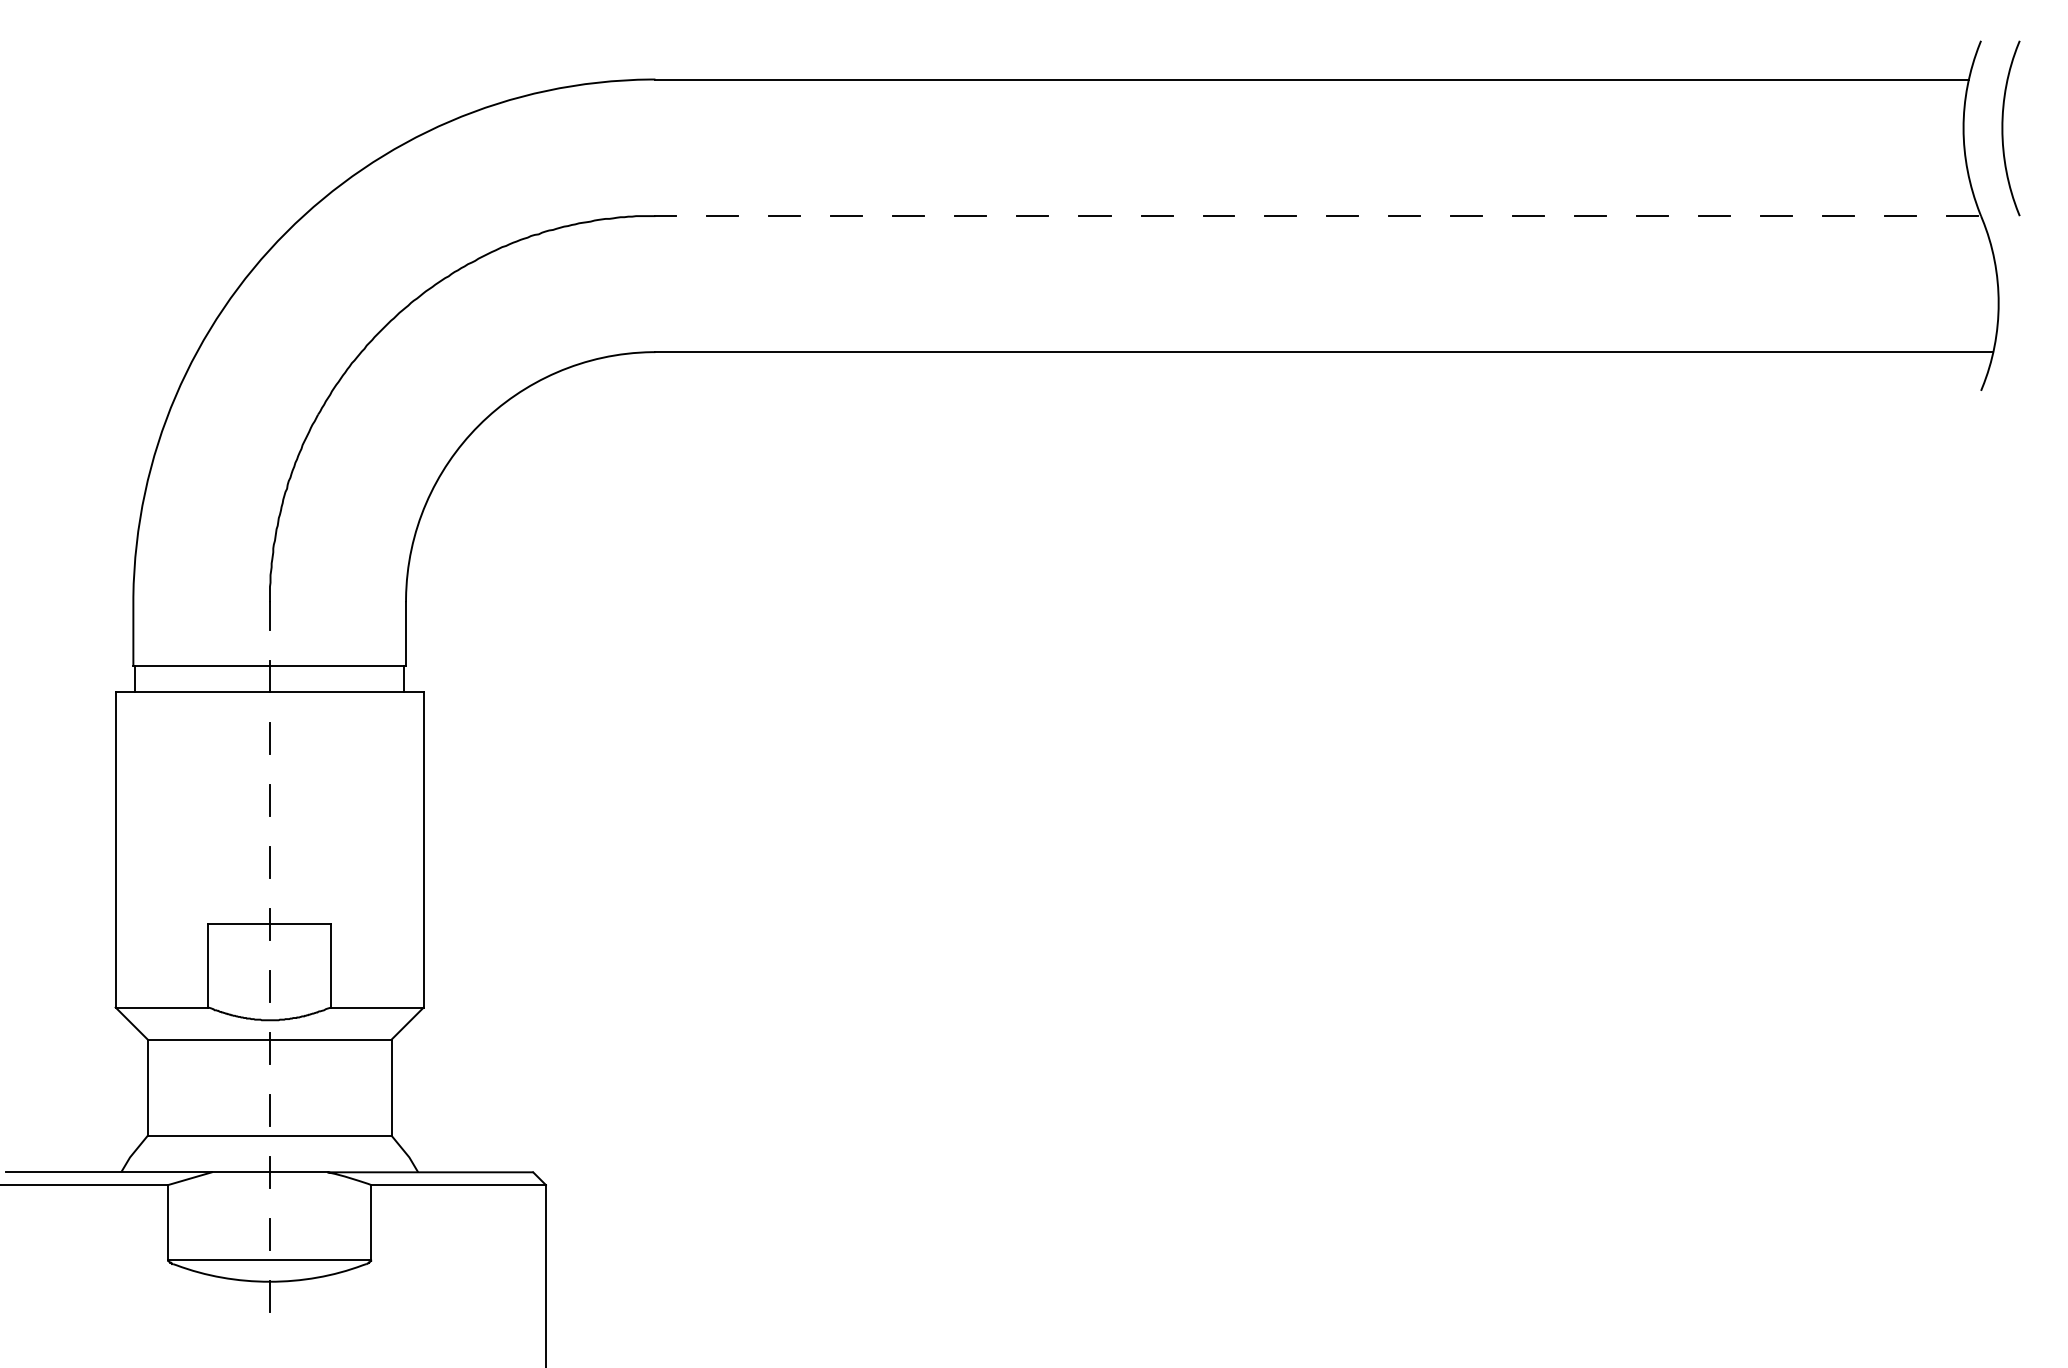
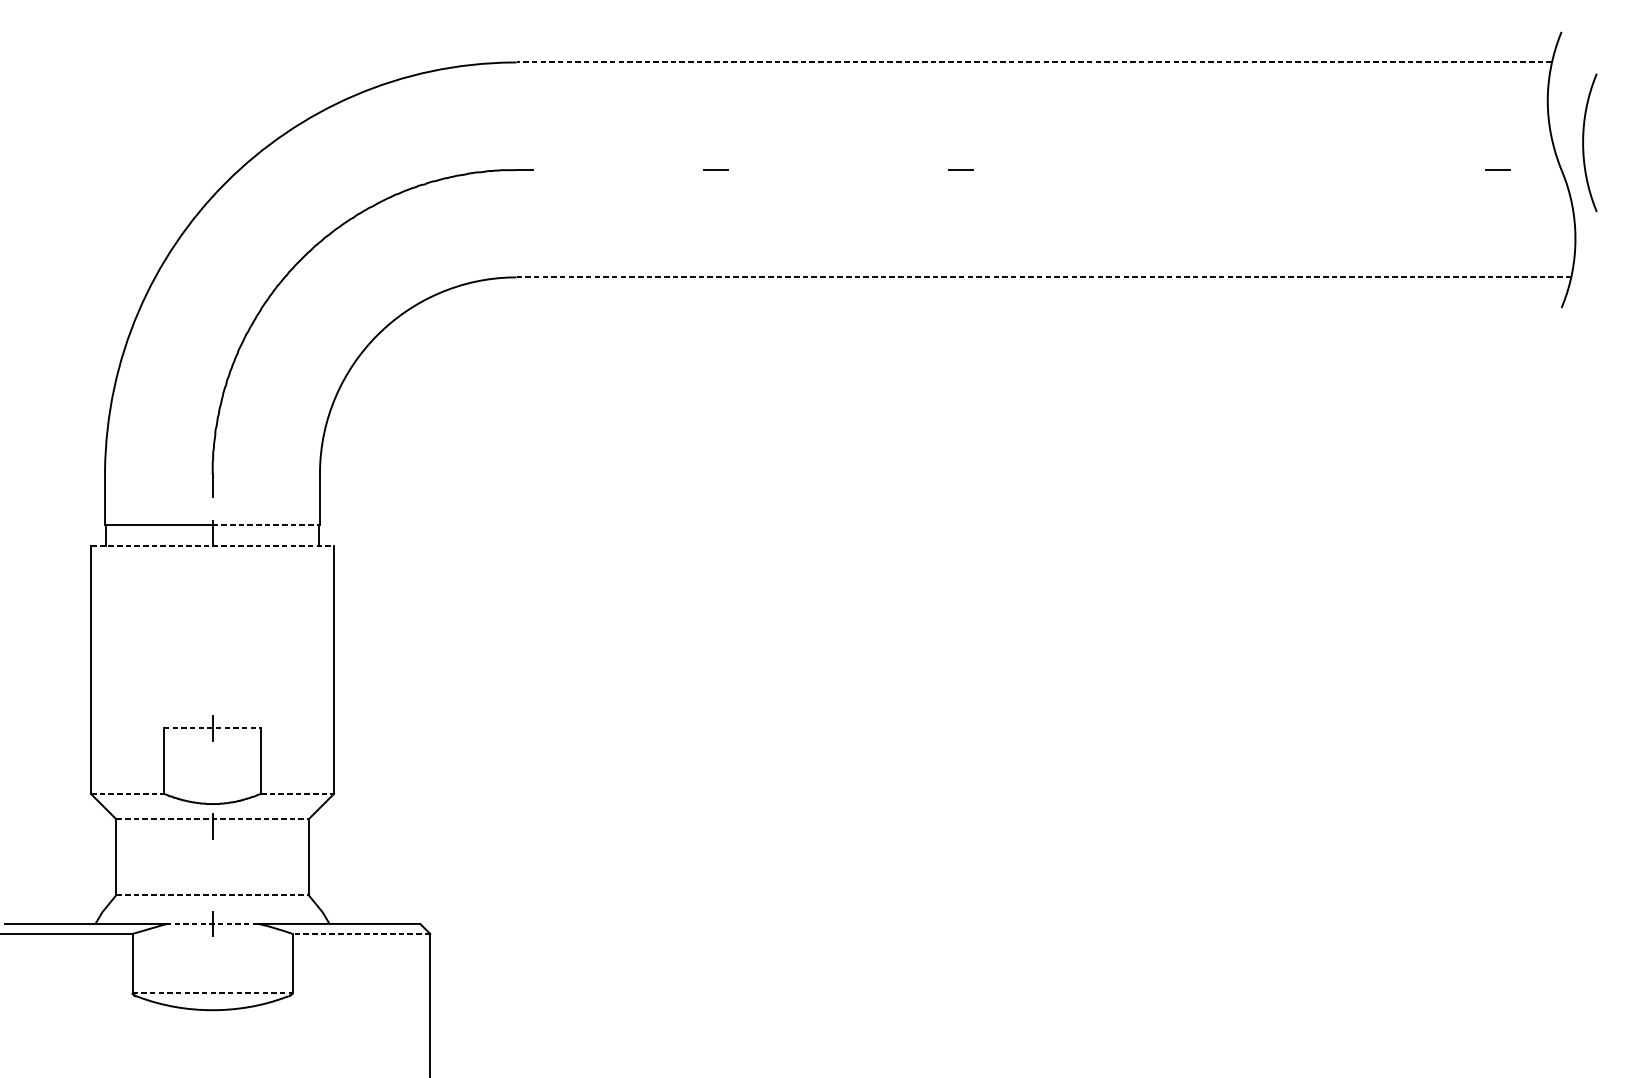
line: (1312, 79) -> (1034, 62), solid -> dashed
curve: (2003, 128) -> (1583, 142), moved
line: (722, 216) -> (569, 170), removed
line: (784, 216) -> (618, 170), removed
line: (846, 216) -> (667, 170), removed
line: (970, 216) -> (764, 170), removed
line: (1032, 216) -> (813, 170), removed
line: (1094, 216) -> (862, 170), removed
line: (1156, 216) -> (911, 170), removed
line: (1280, 216) -> (1009, 170), removed
line: (1342, 216) -> (1058, 170), removed
line: (1404, 216) -> (1107, 170), removed
line: (1466, 216) -> (1155, 170), removed
line: (1528, 216) -> (1204, 170), removed
line: (1590, 216) -> (1253, 170), removed
line: (1652, 216) -> (1302, 170), removed
line: (1714, 216) -> (1351, 170), removed
line: (1775, 216) -> (1399, 170), removed
line: (1837, 216) -> (1448, 170), removed
line: (1961, 216) -> (1546, 170), removed
line: (1324, 352) -> (1044, 277), solid -> dashed
line: (338, 666) -> (266, 525), solid -> dashed
line: (270, 692) -> (213, 545), solid -> dashed
line: (269, 738) -> (212, 581), removed
line: (269, 800) -> (212, 630), removed
line: (269, 862) -> (212, 679), removed
line: (269, 924) -> (212, 728), solid -> dashed
line: (269, 986) -> (212, 777), removed
line: (162, 1007) -> (127, 794), solid -> dashed
line: (378, 1007) -> (298, 794), solid -> dashed
line: (269, 1039) -> (212, 819), solid -> dashed
line: (269, 1109) -> (212, 874), removed
line: (269, 1135) -> (212, 894), solid -> dashed
line: (269, 1172) -> (212, 924), solid -> dashed
line: (458, 1185) -> (361, 934), solid -> dashed
line: (269, 1233) -> (212, 972), removed
line: (270, 1259) -> (213, 992), solid -> dashed
line: (269, 1295) -> (212, 1021), removed

